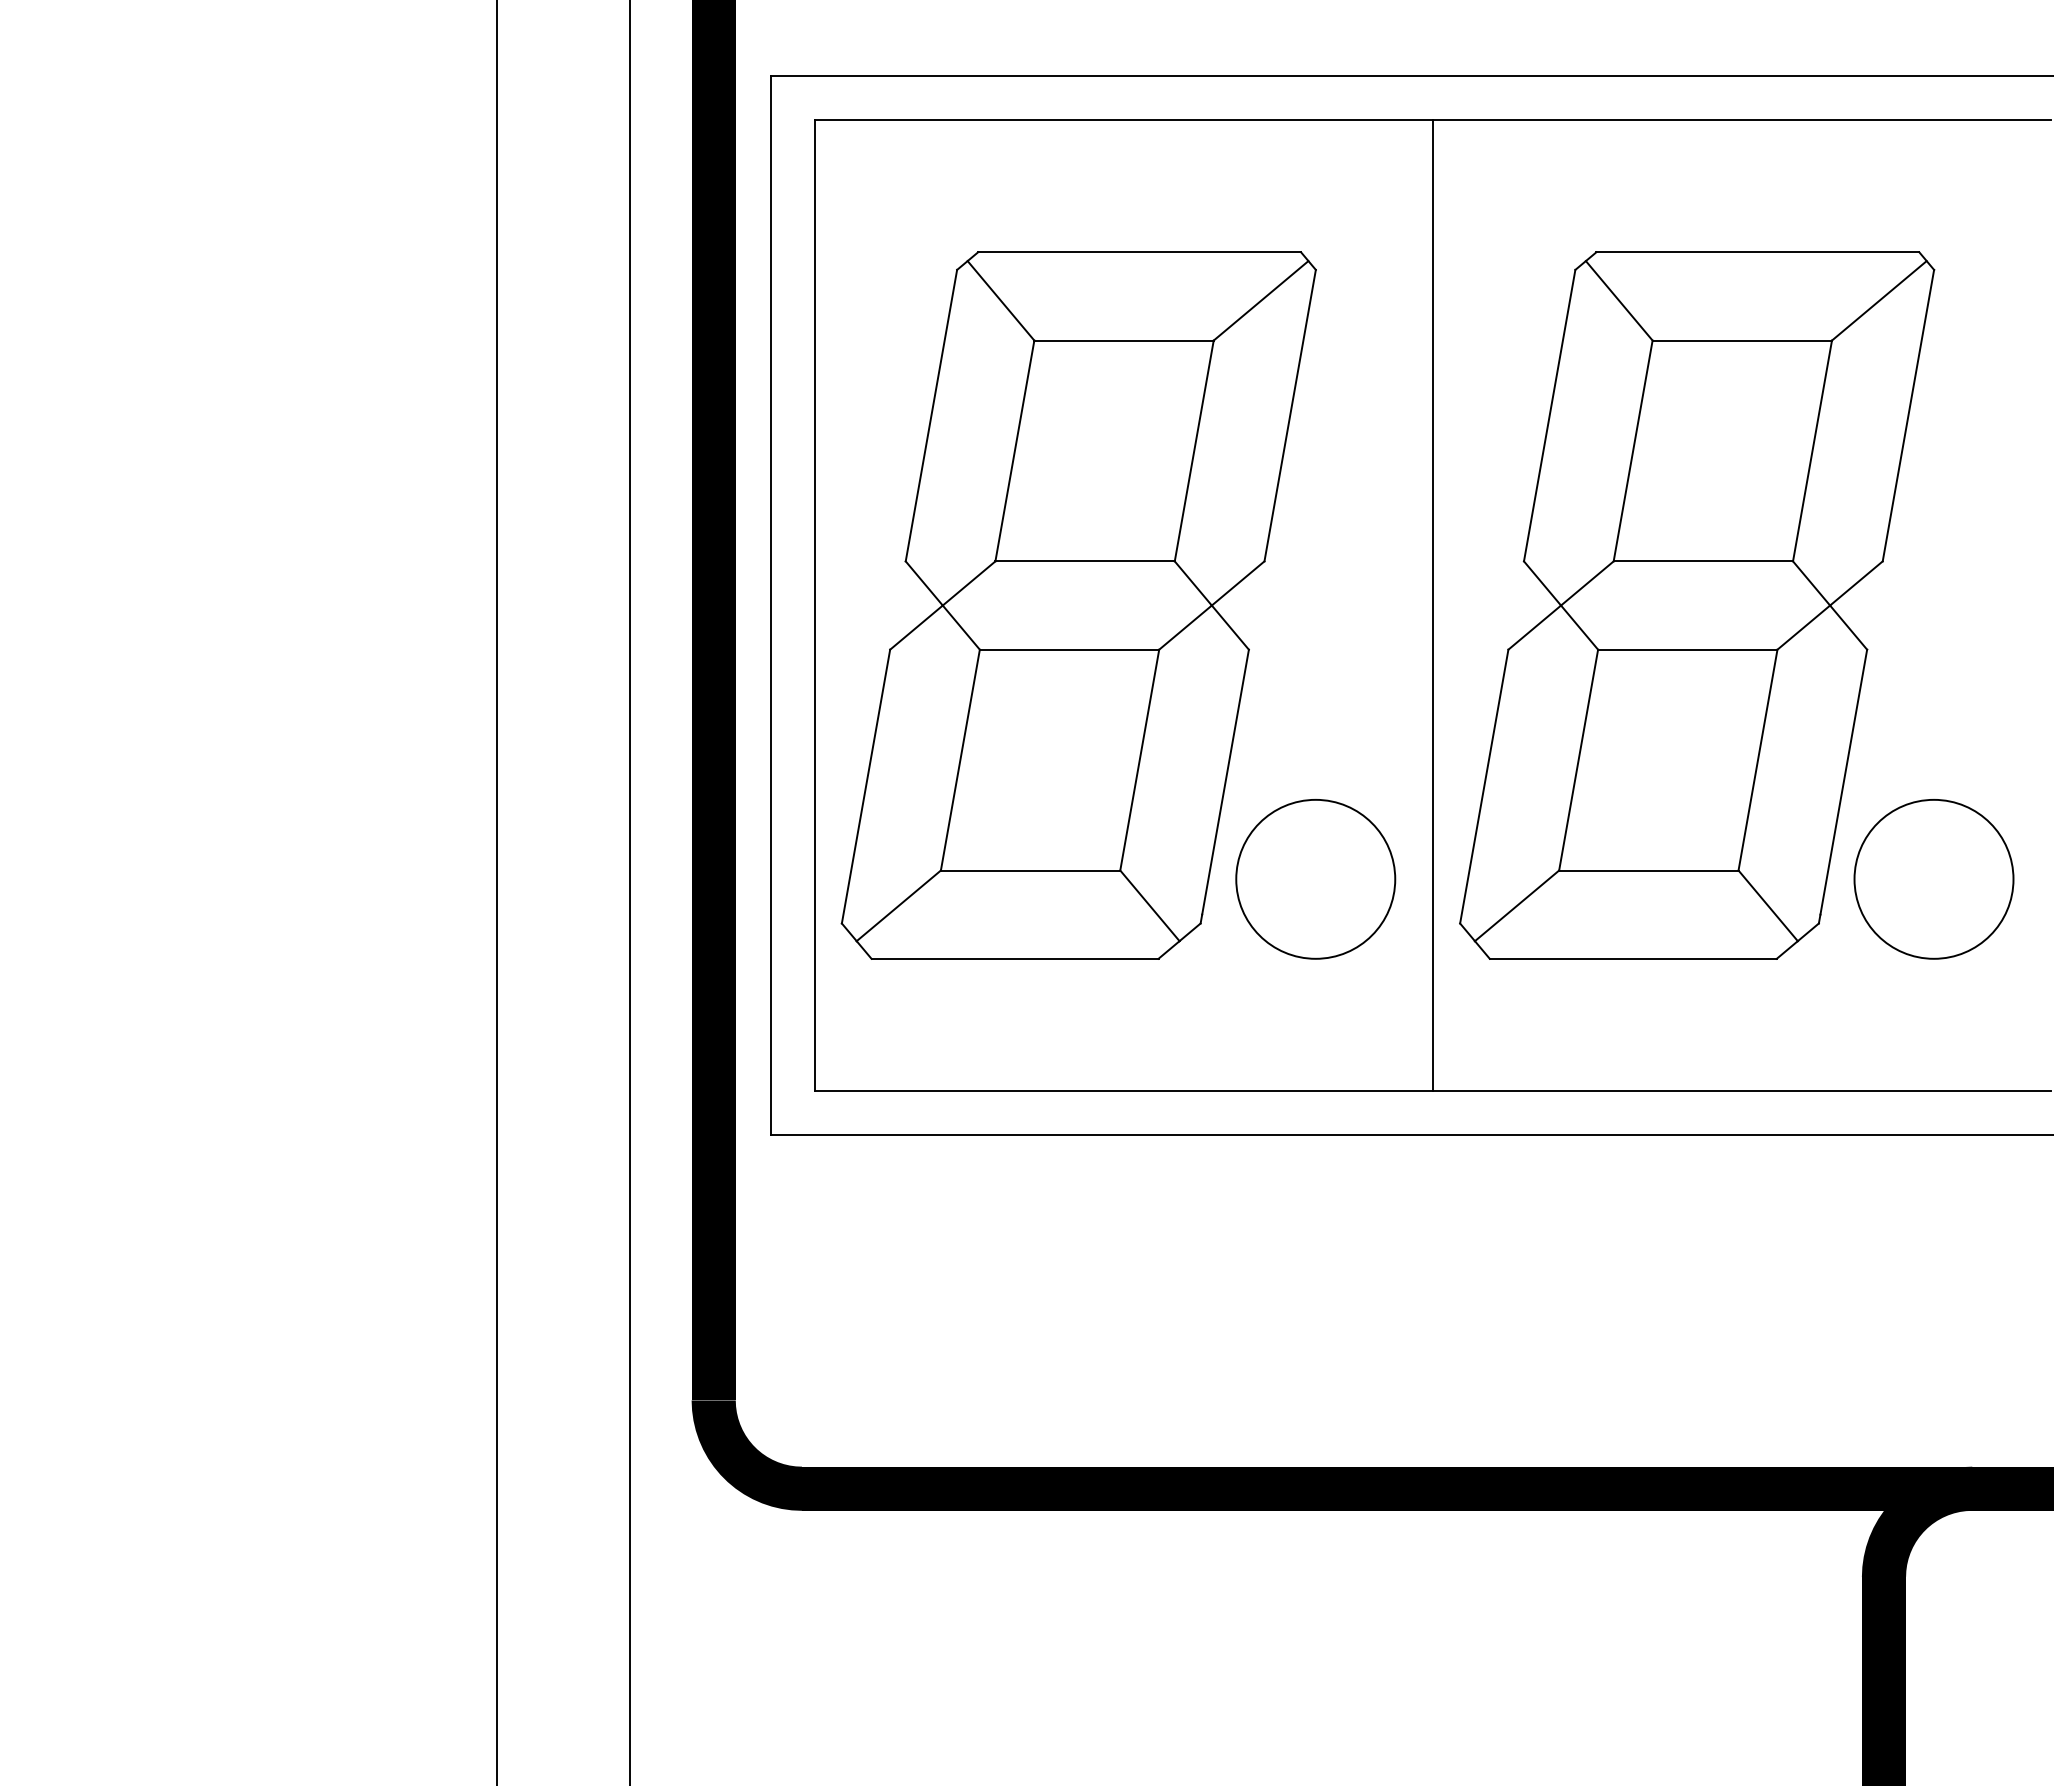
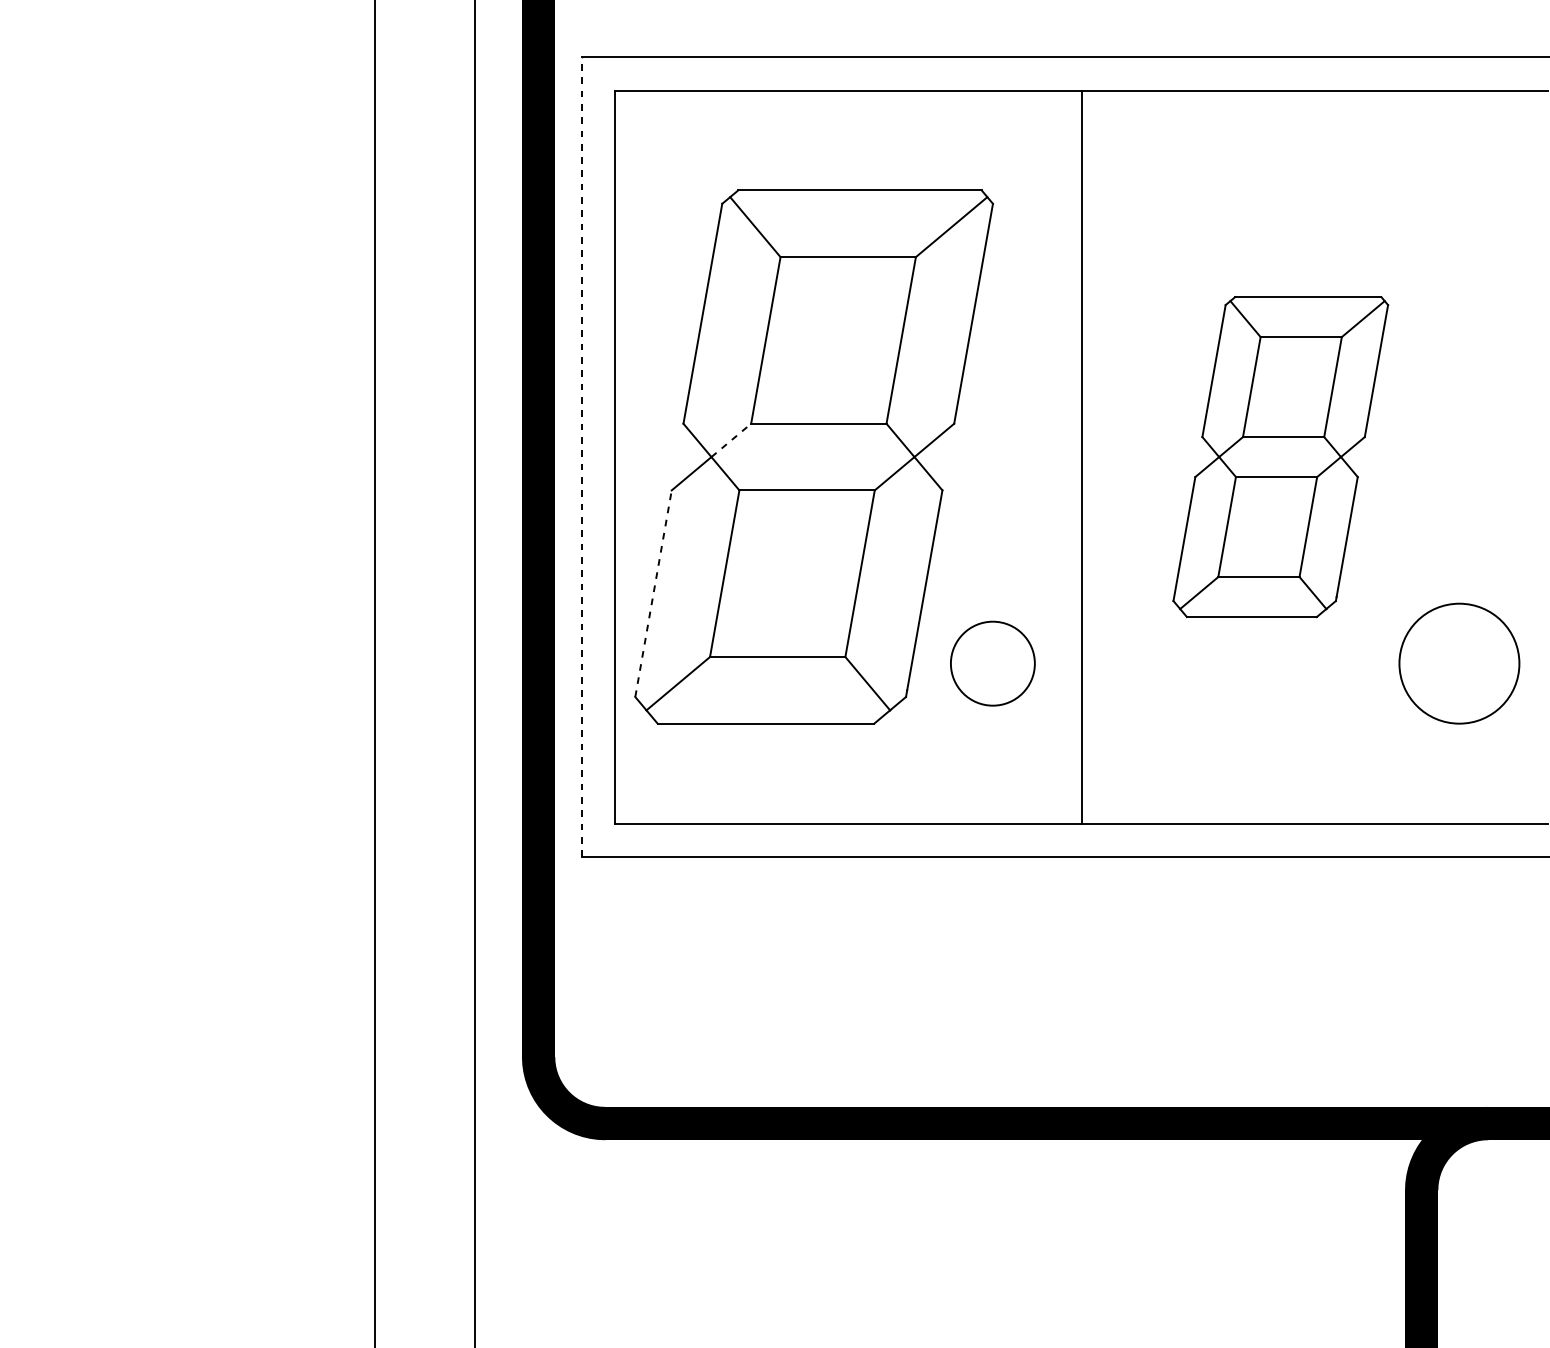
line: (969, 583) -> (731, 440), solid -> dashed
line: (770, 605) -> (581, 457), solid -> dashed
part: (1697, 605) -> (1280, 457), size x0.6
line: (866, 786) -> (653, 593), solid -> dashed
circle: (1315, 878) -> (992, 663), size x0.7

